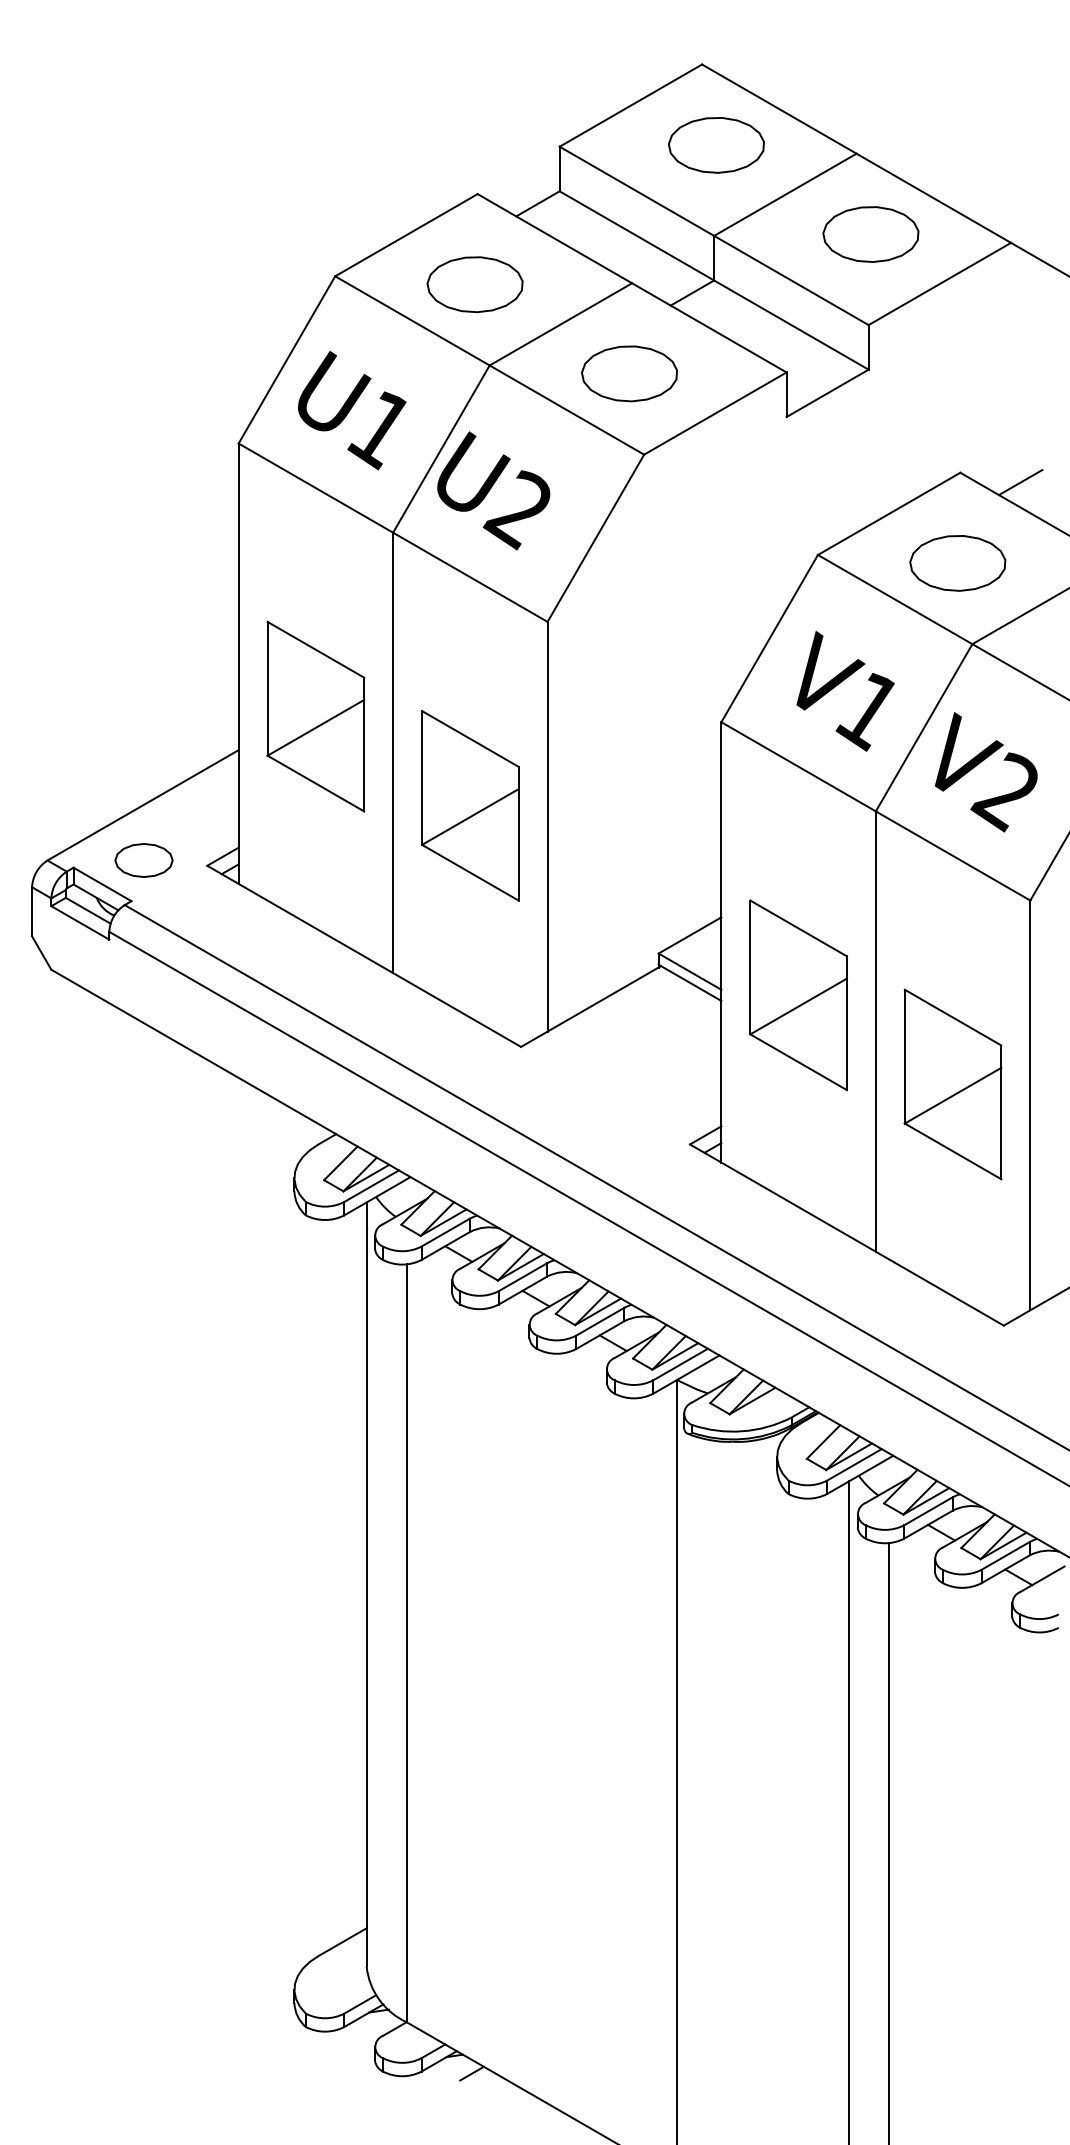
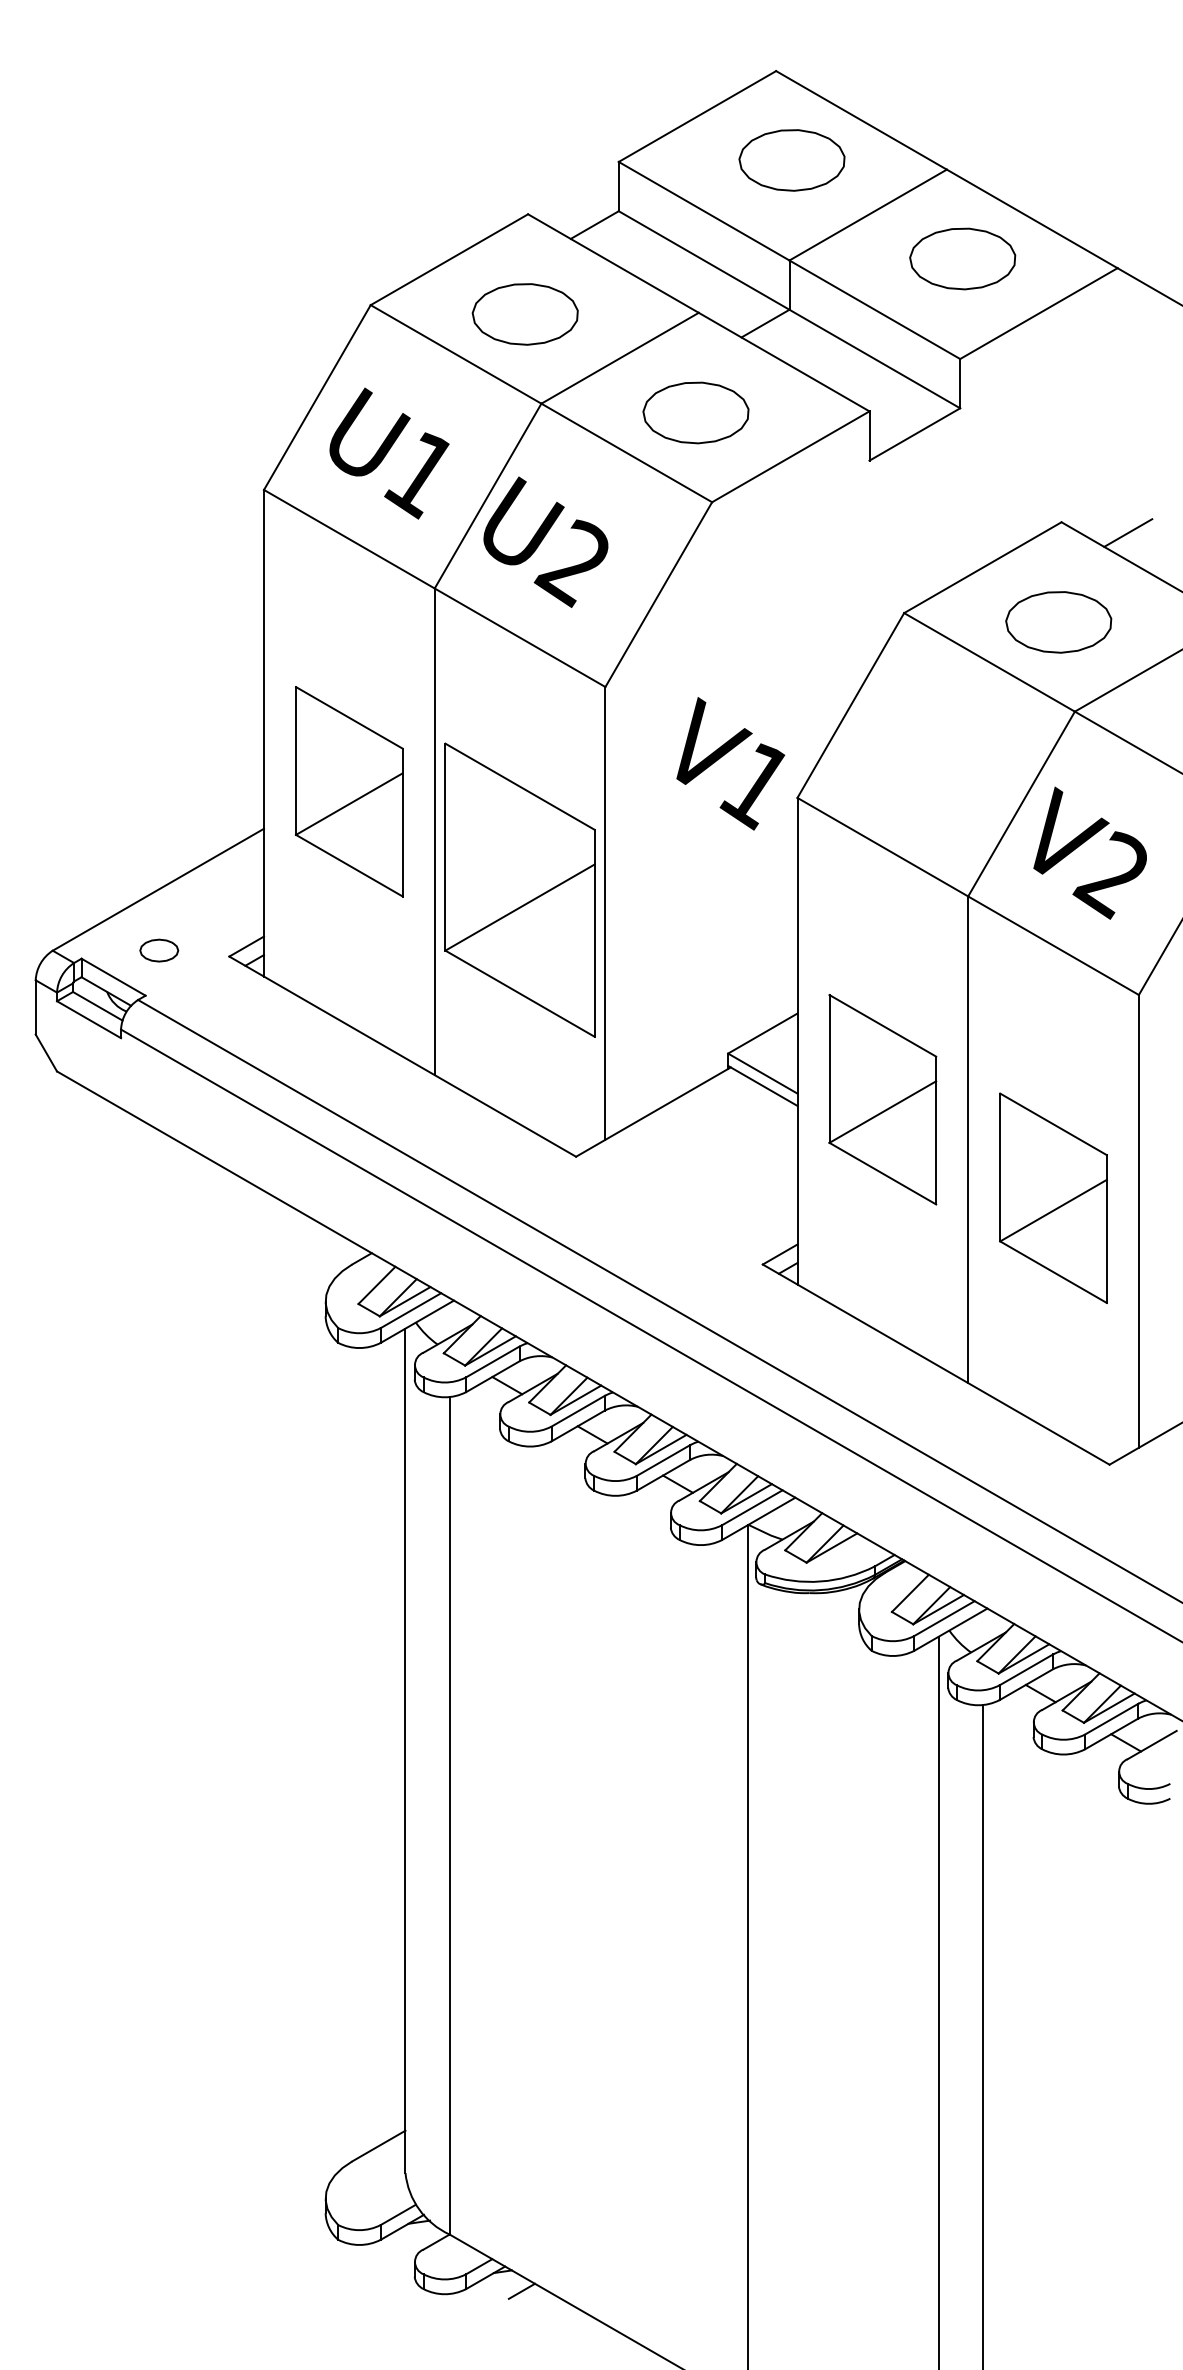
text: (845, 691) -> (730, 763), moved
part: (469, 806) -> (519, 890), size x1.4
part: (143, 860) -> (158, 950), size x0.6

